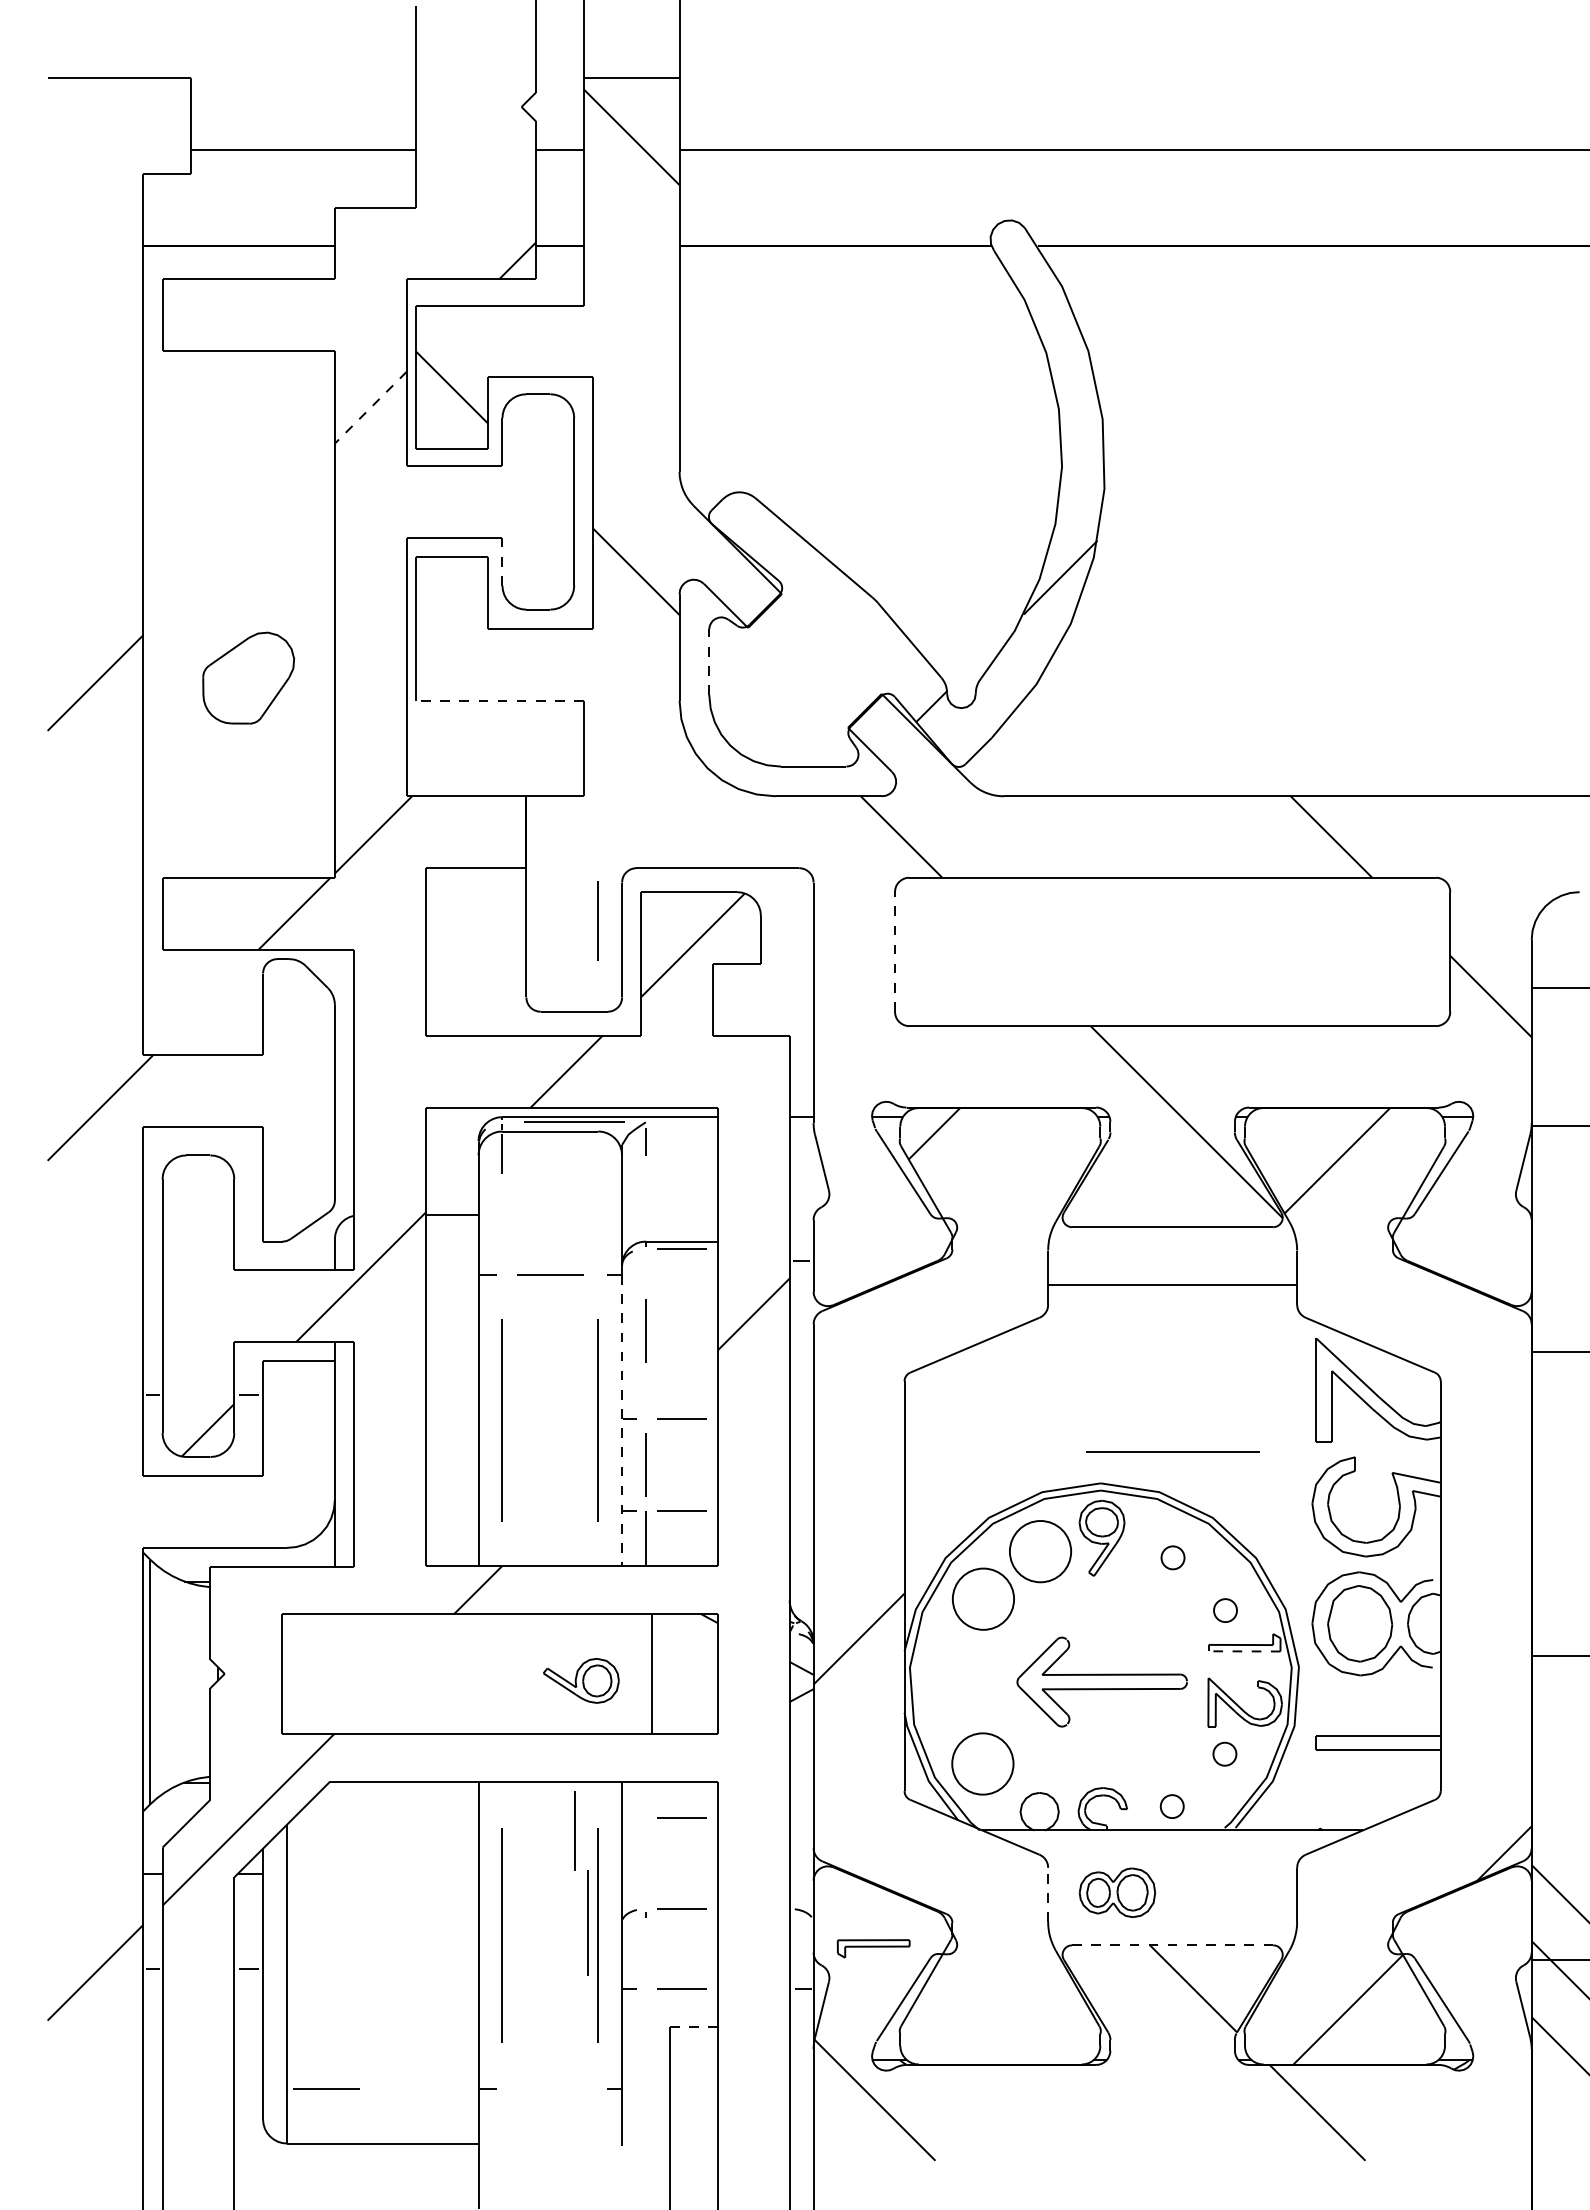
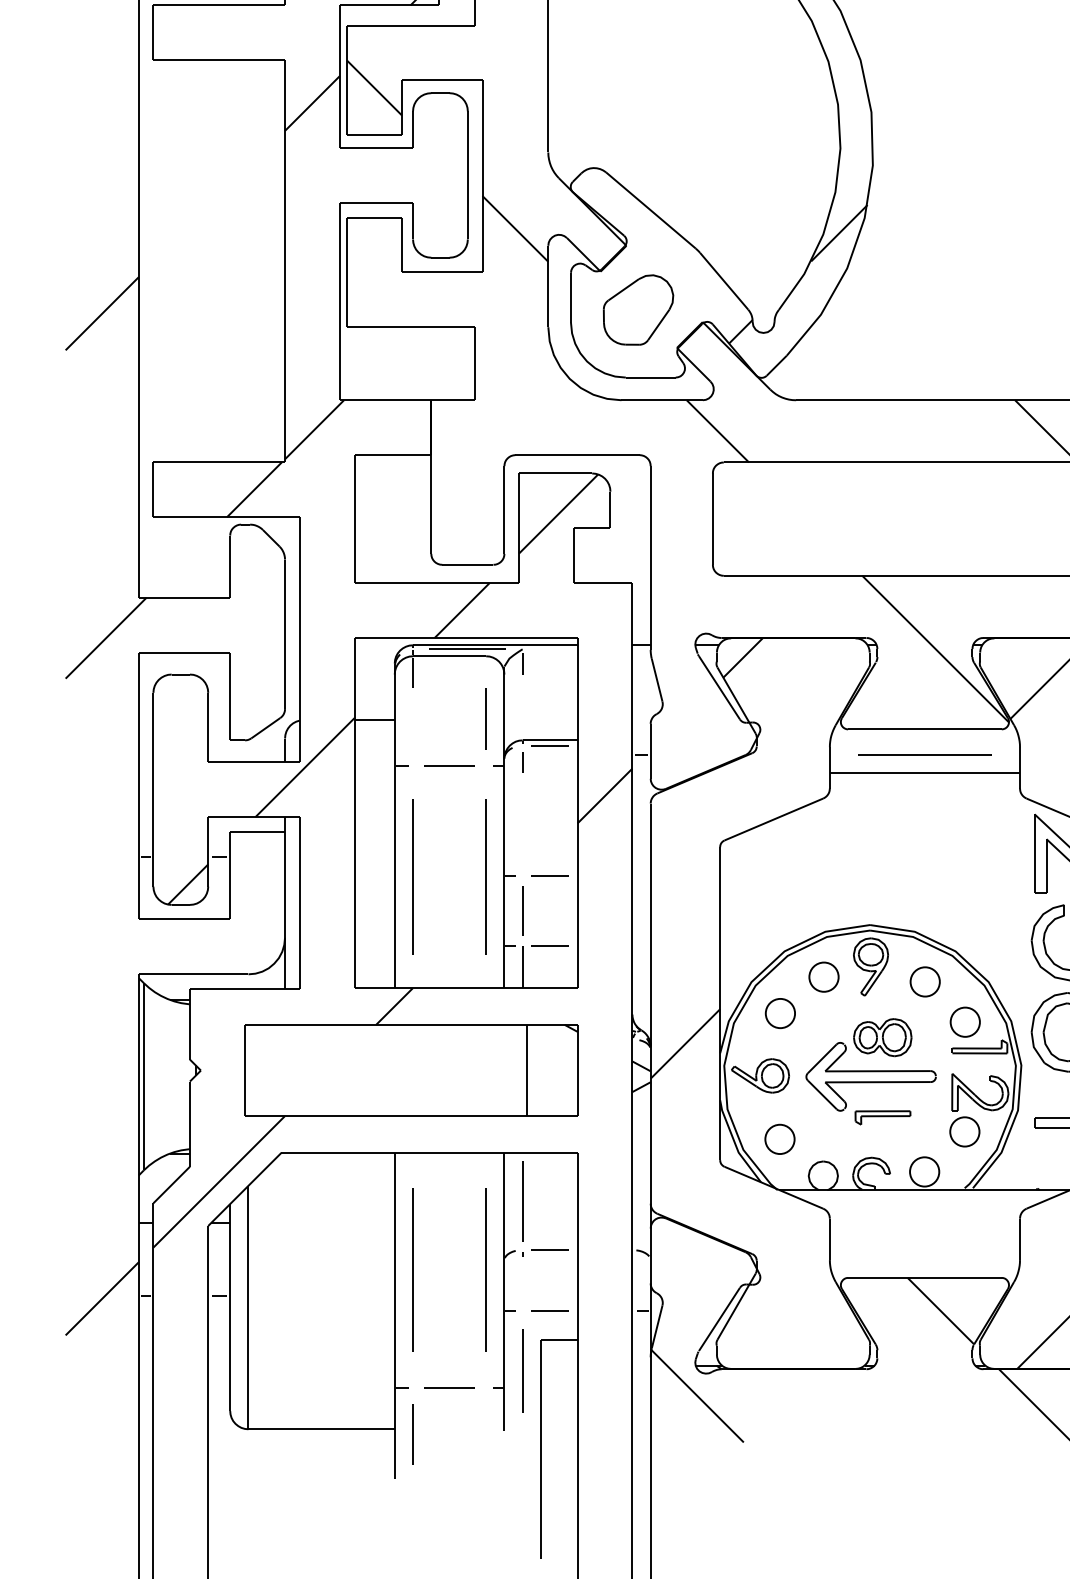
line: (370, 407) -> (312, 103), dashed -> solid
line: (502, 561) -> (413, 220), dashed -> solid
line: (709, 662) -> (571, 298), dashed -> solid
part: (248, 677) -> (638, 309), moved
line: (500, 700) -> (411, 327), dashed -> solid
line: (597, 920) -> (485, 718), moved
line: (894, 951) -> (712, 518), dashed -> solid
line: (645, 1270) -> (522, 762), added
line: (645, 1330) -> (522, 808), removed
line: (622, 1420) -> (504, 877), dashed -> solid
line: (1172, 1451) -> (924, 754), moved
circle: (1040, 1551) -> (823, 977), size x0.62
circle: (1172, 1557) -> (924, 981), size x1.67
circle: (983, 1599) -> (780, 1013), size x0.62
circle: (1225, 1610) -> (965, 1022), size x1.67
line: (1244, 1651) -> (979, 1053), dashed -> solid
part: (581, 1680) -> (760, 1075), moved
circle: (1224, 1754) -> (964, 1132), size x1.67
circle: (982, 1763) -> (779, 1139), size x0.62
circle: (1172, 1806) -> (924, 1171), size x1.67
line: (681, 1817) -> (549, 1180), removed
line: (574, 1830) -> (412, 1433), moved
part: (1116, 1892) -> (882, 1037), moved
line: (1048, 1894) -> (830, 1239), dashed -> solid
line: (587, 1922) -> (522, 1200), moved
line: (1172, 1945) -> (924, 1278), dashed -> solid
part: (873, 1948) -> (882, 1117), moved
line: (693, 2026) -> (558, 1339), dashed -> solid
line: (645, 2067) -> (522, 1371), added
line: (326, 2088) -> (449, 1387), moved

